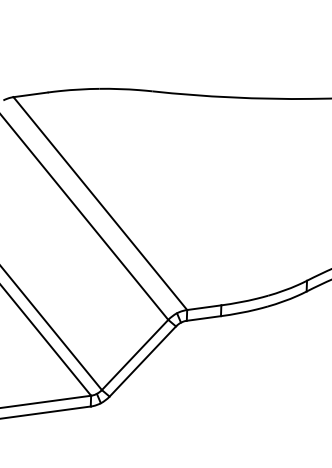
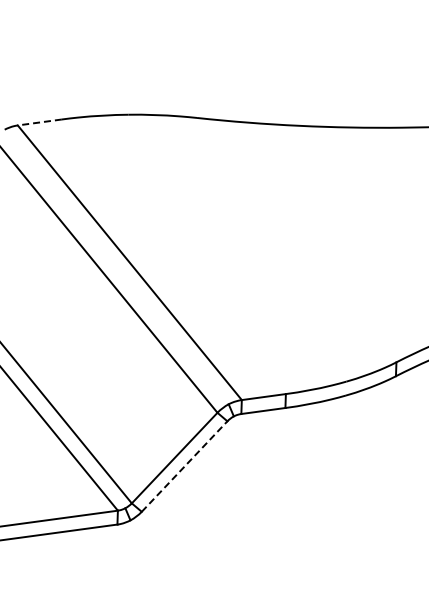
line: (30, 94) -> (39, 122), solid -> dashed
line: (142, 361) -> (184, 466), solid -> dashed

